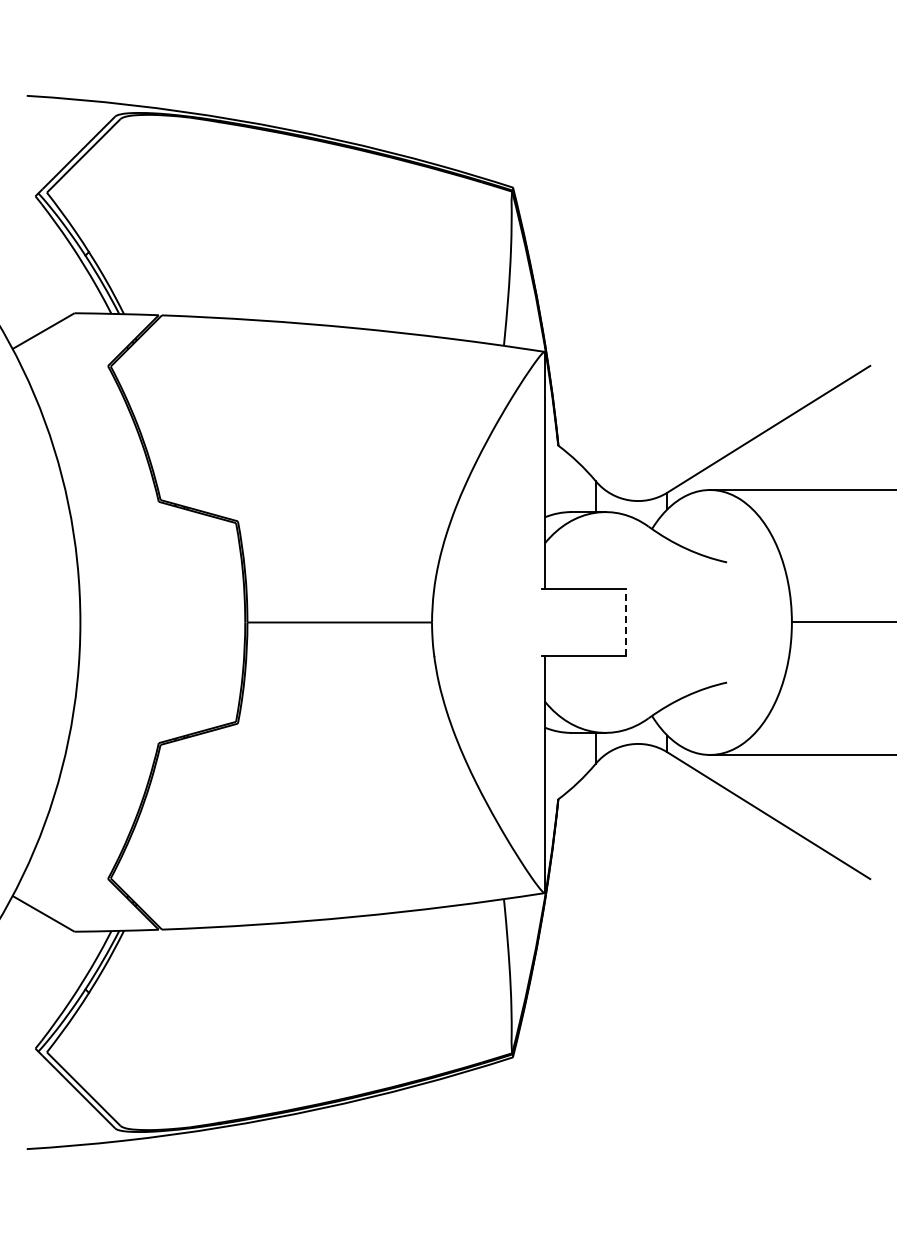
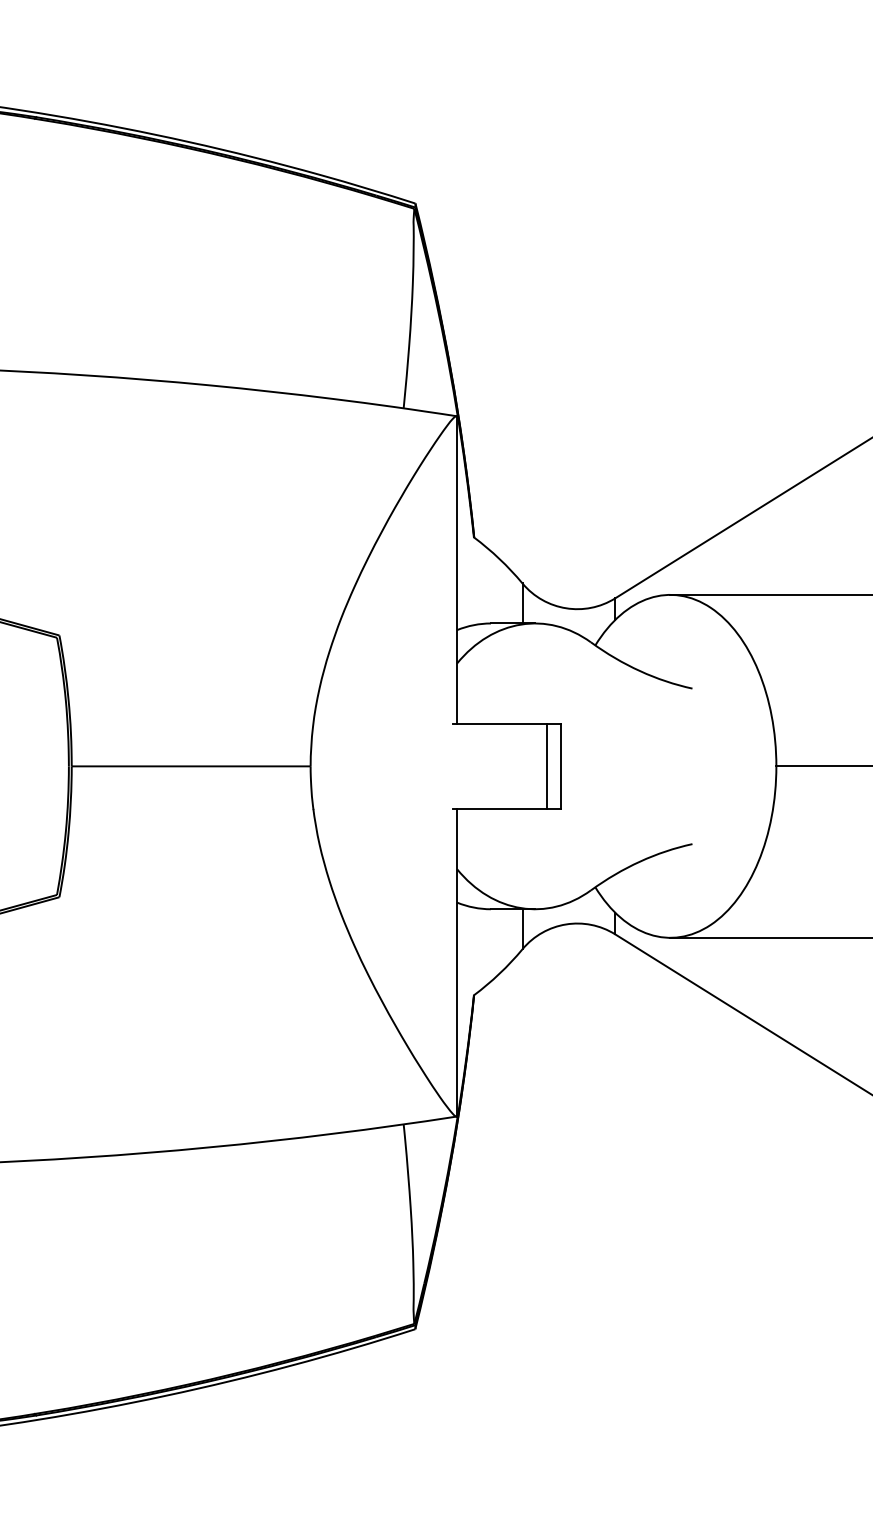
line: (614, 622) -> (546, 766), added
line: (625, 622) -> (561, 766), dashed -> solid

